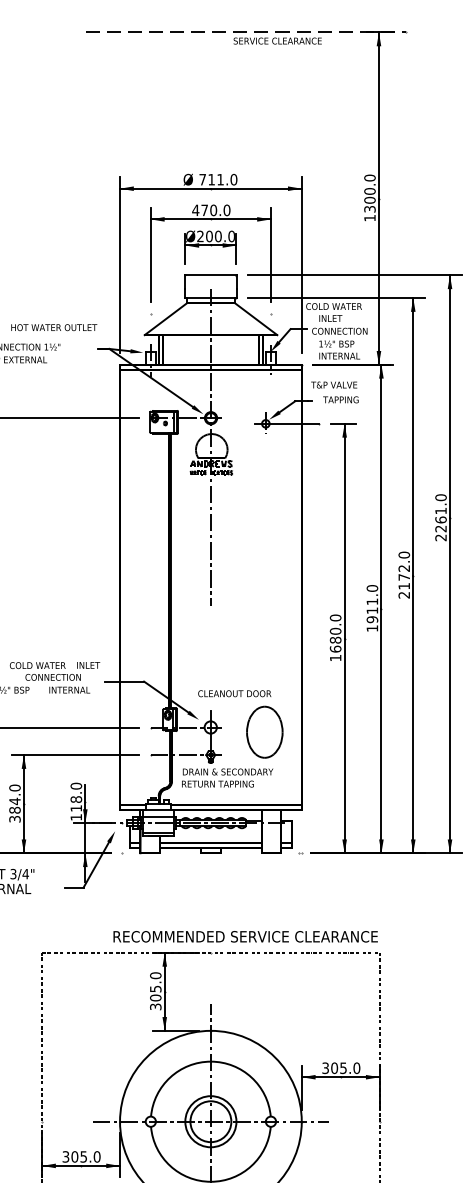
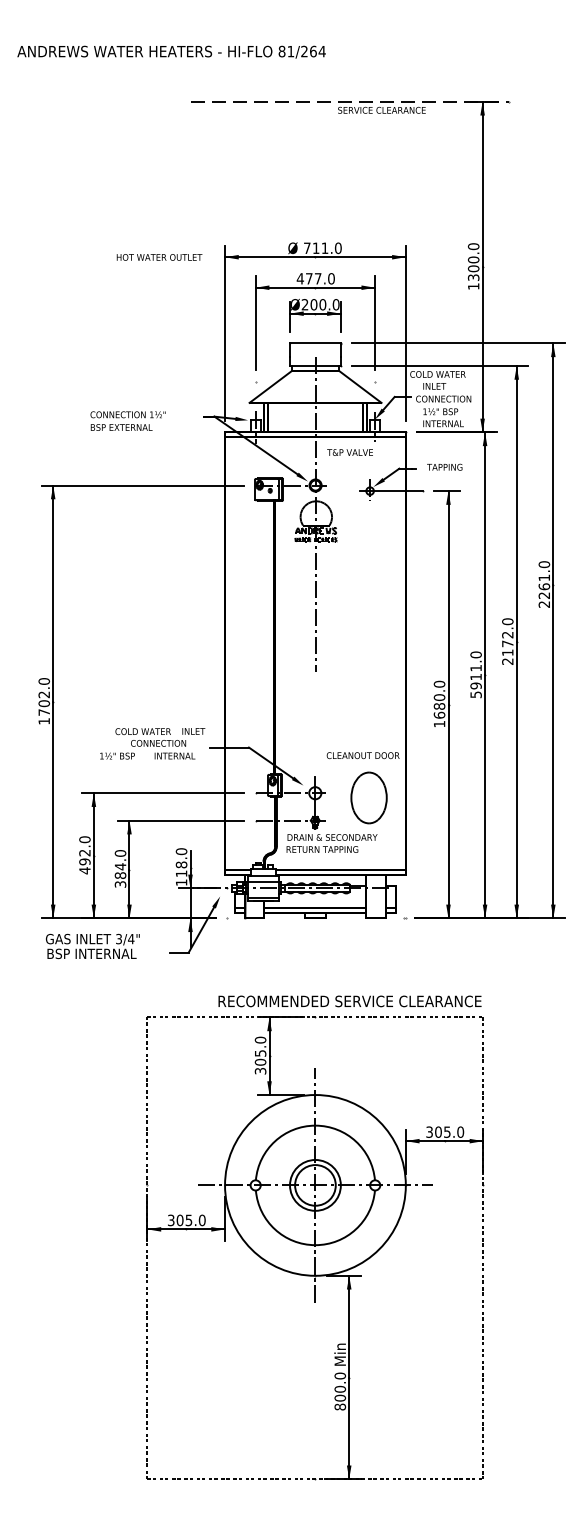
text: (212, 210) -> (317, 278), 470.0 -> 477.0
text: (54, 327) -> (159, 257), moved
text: (333, 385) -> (349, 452), moved
text: (371, 628) -> (475, 694), 1911.0 -> 5911.0
text: (234, 693) -> (362, 755), moved

